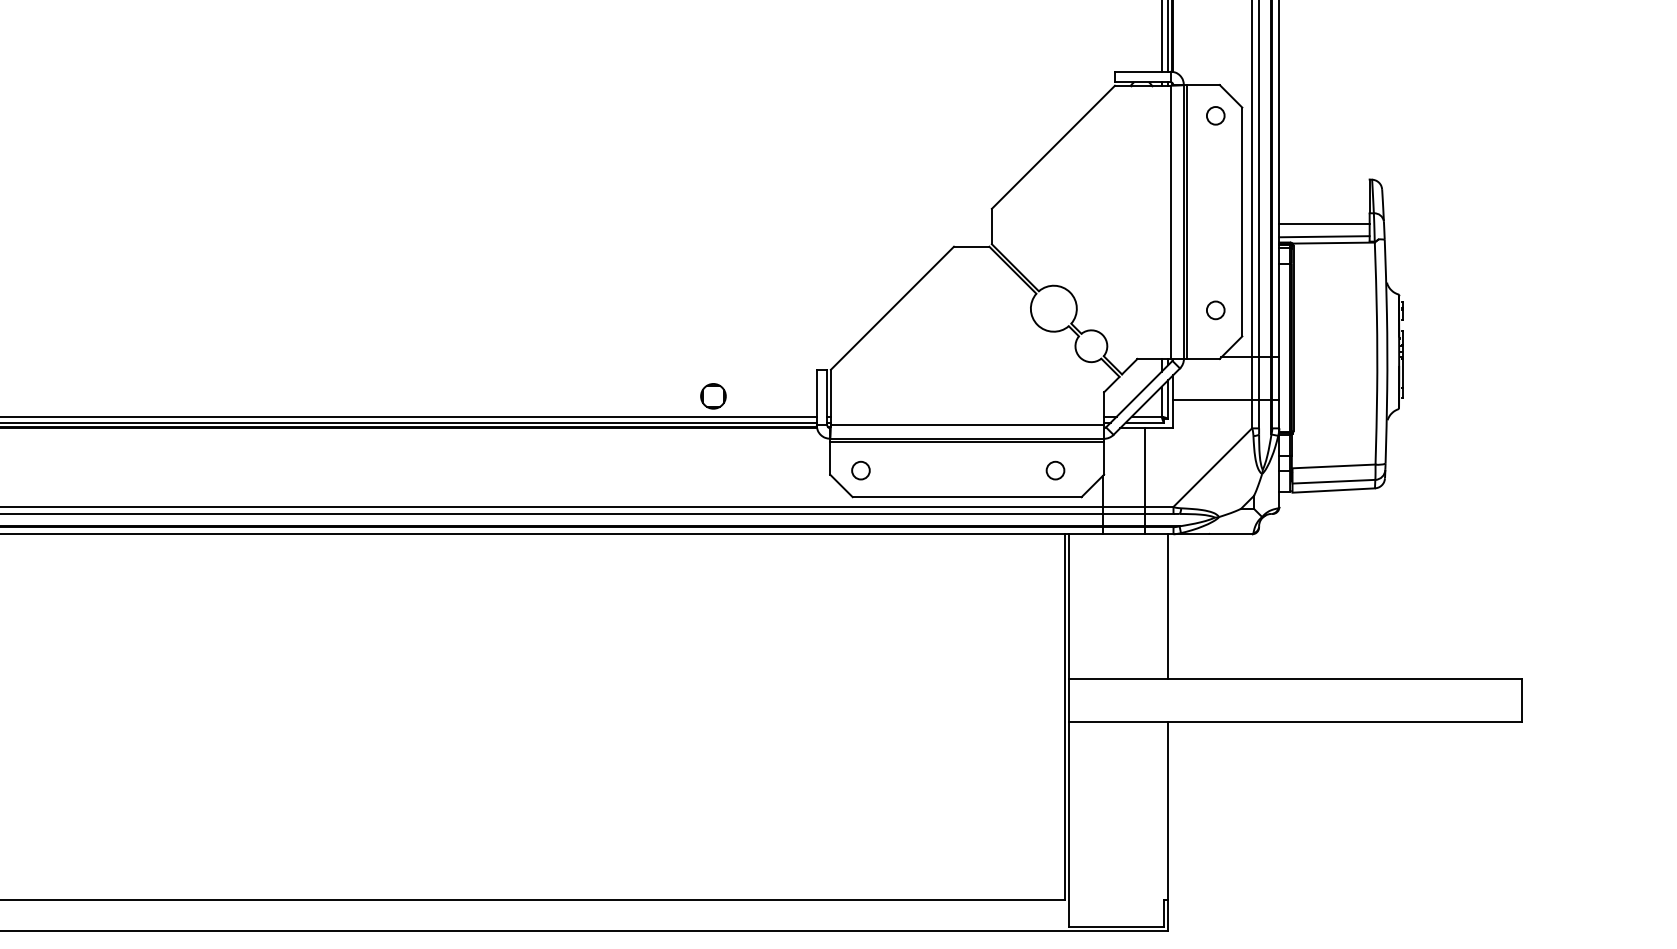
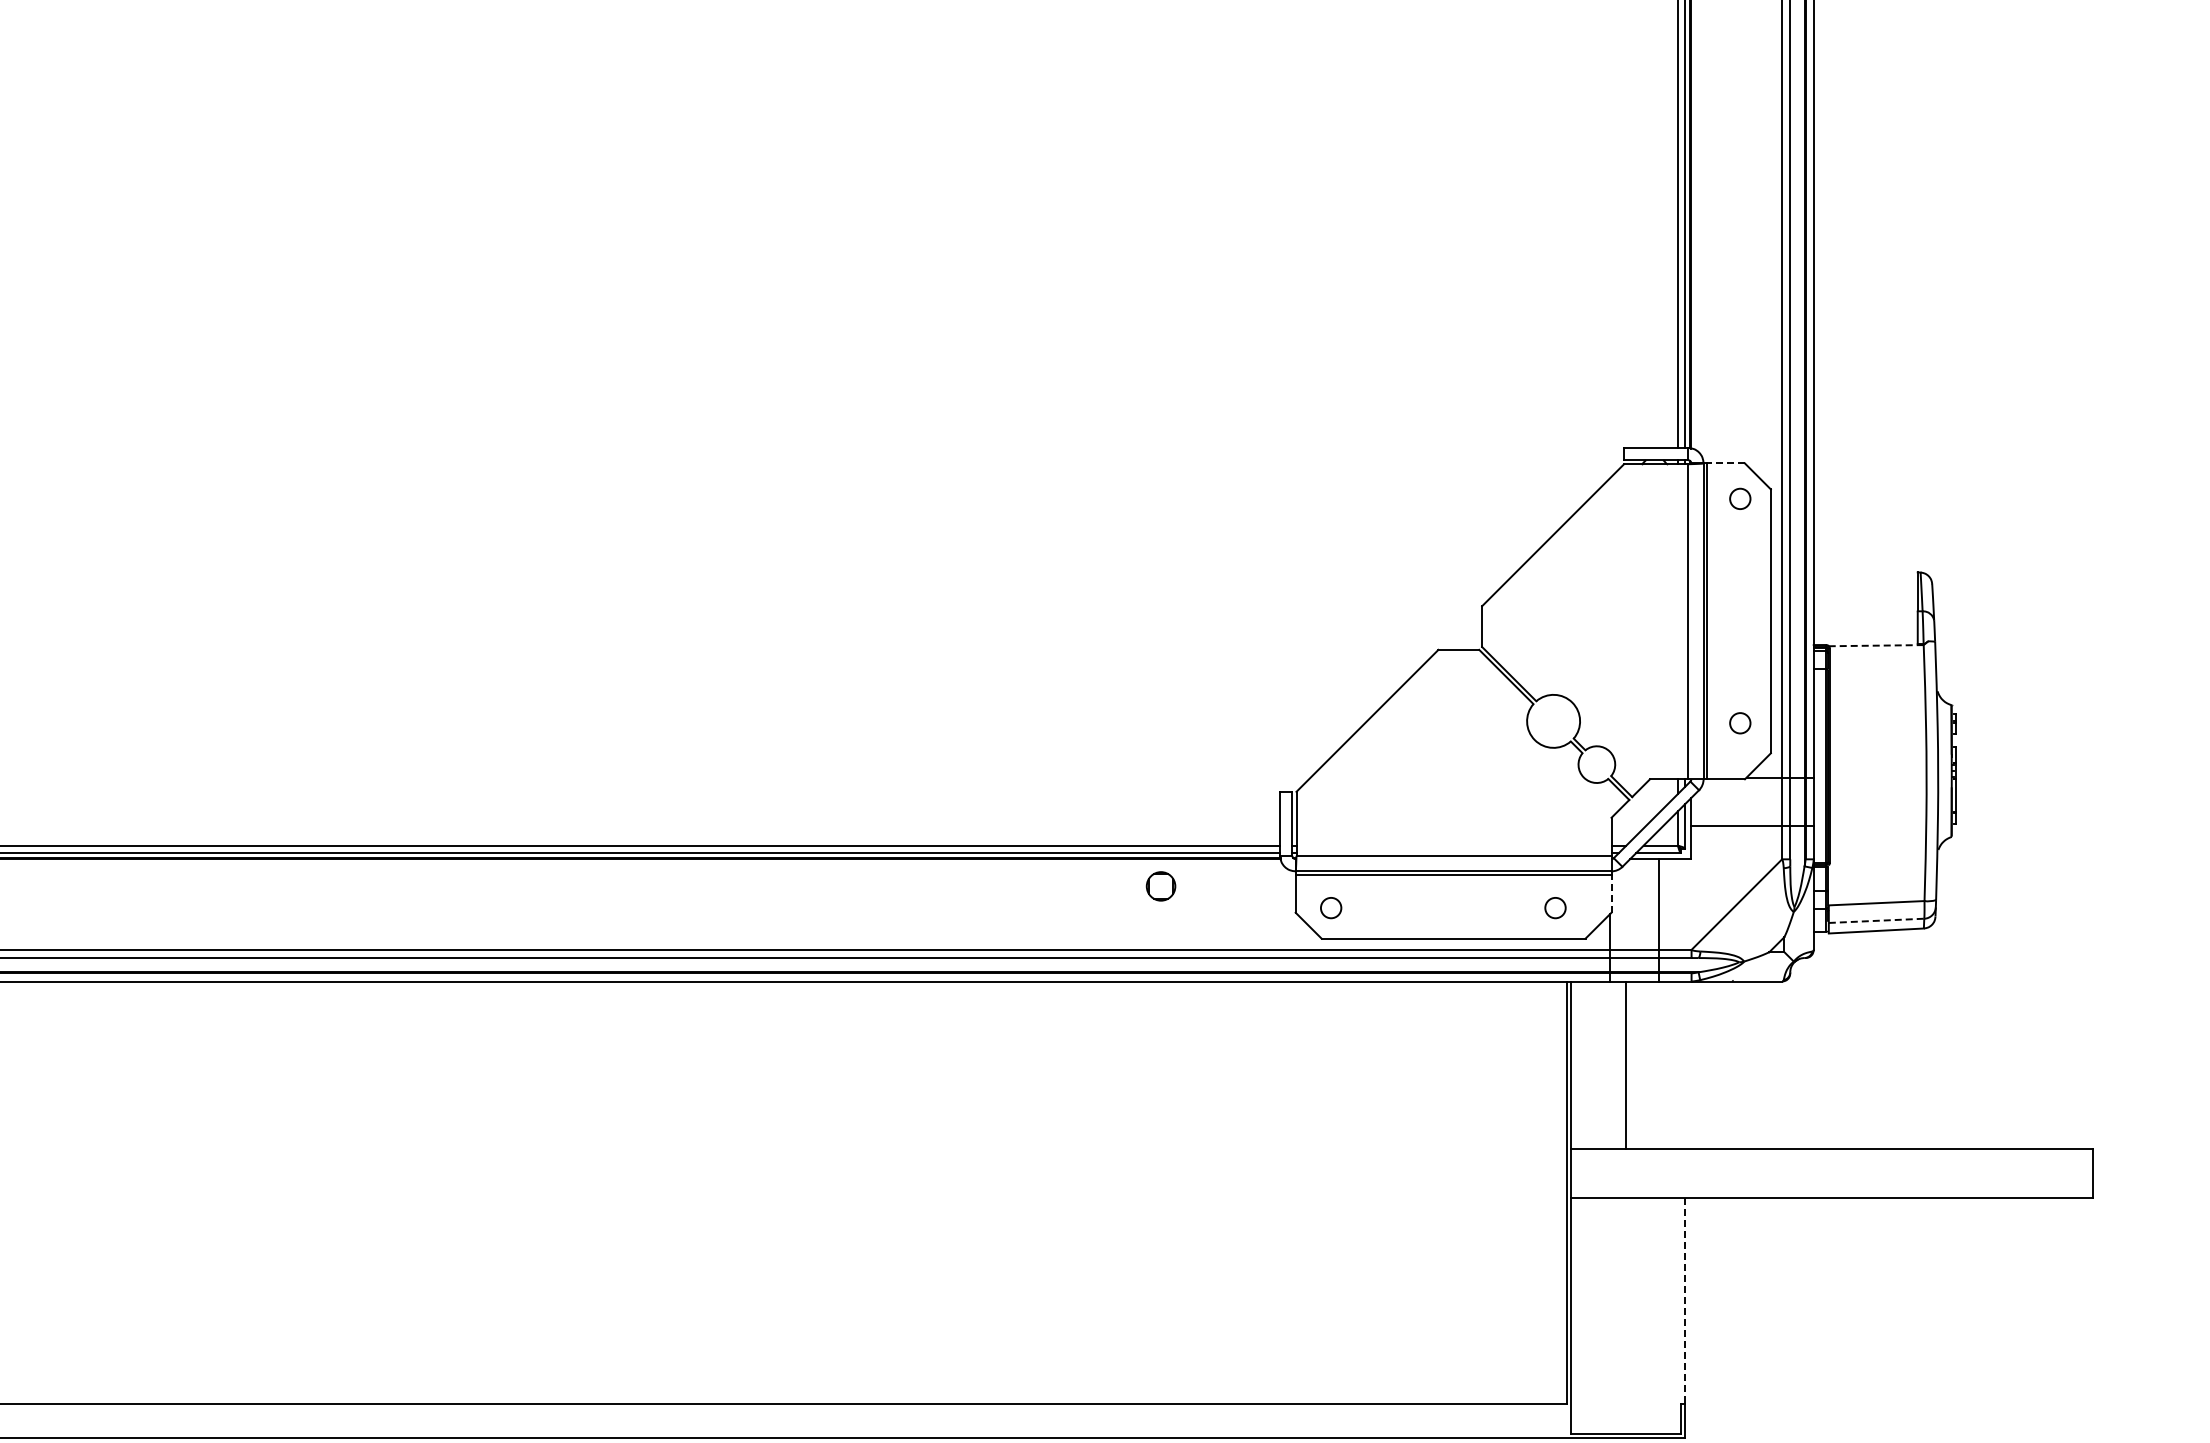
line: (1202, 85) -> (1725, 463), solid -> dashed
line: (1324, 224) -> (1865, 624), removed
line: (1324, 236) -> (1865, 637), removed
line: (1333, 242) -> (1875, 645), solid -> dashed
part: (712, 396) -> (1160, 886), moved
line: (1104, 458) -> (1611, 893), solid -> dashed
line: (1333, 481) -> (1876, 920), solid -> dashed
line: (1168, 606) -> (1626, 1064), moved
line: (1168, 810) -> (1685, 1300), solid -> dashed

